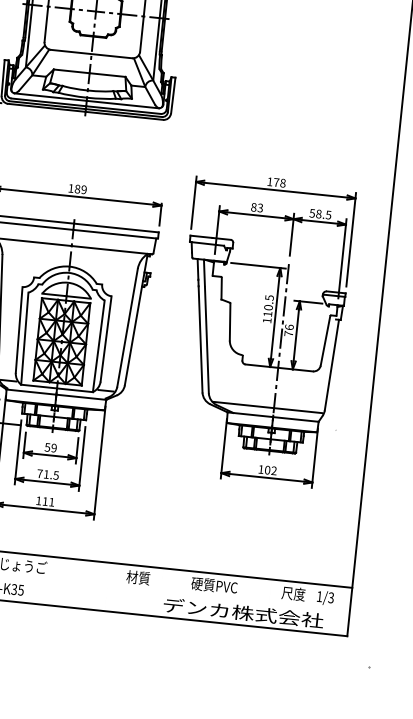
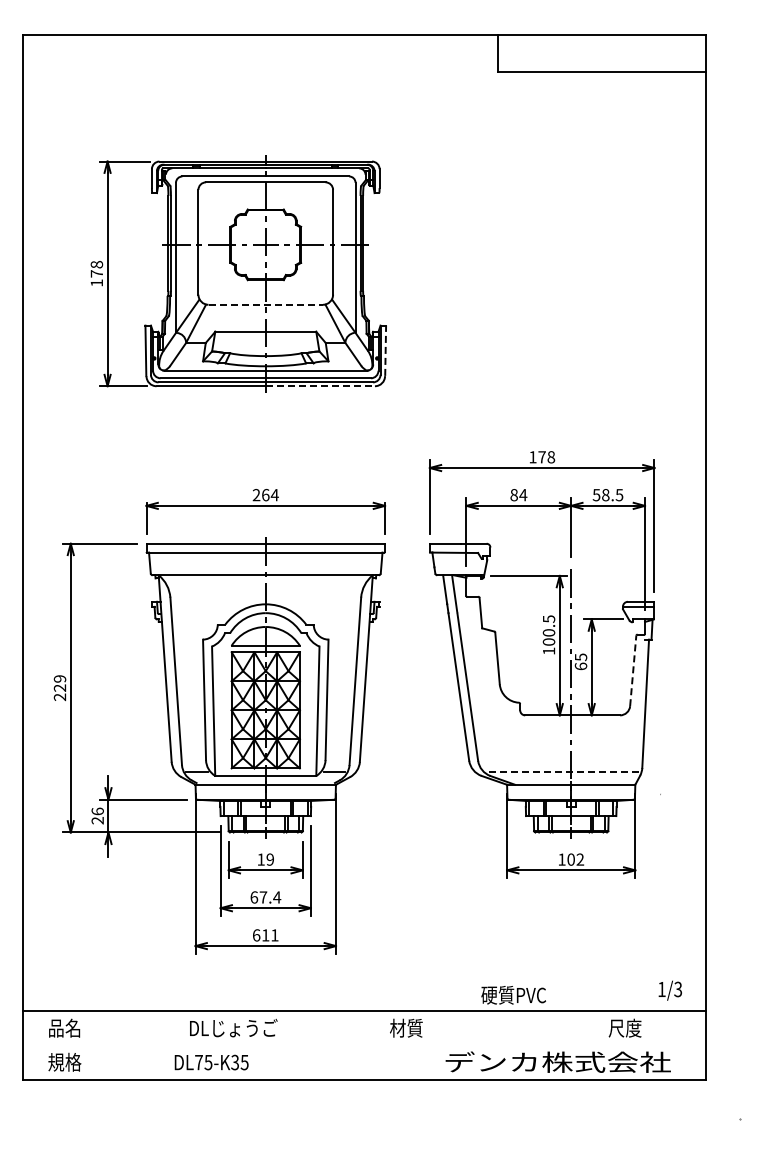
line: (92, 53) -> (266, 304), solid -> dashed
line: (173, 95) -> (385, 350), solid -> dashed
line: (124, 116) -> (320, 386), solid -> dashed
text: (77, 188) -> (265, 494), 189 -> 264
text: (260, 208) -> (523, 495), 83 -> 84
text: (267, 313) -> (548, 641), 110.5 -> 100.5
text: (288, 330) -> (580, 661), 76 -> 65
line: (325, 340) -> (633, 670), solid -> dashed
line: (267, 407) -> (562, 772), solid -> dashed
text: (47, 447) -> (260, 859), 59 -> 19
text: (47, 474) -> (265, 897), 71.5 -> 67.4
text: (38, 500) -> (256, 935), 111 -> 611
text: (214, 585) -> (513, 995), moved
text: (324, 597) -> (669, 990), moved

